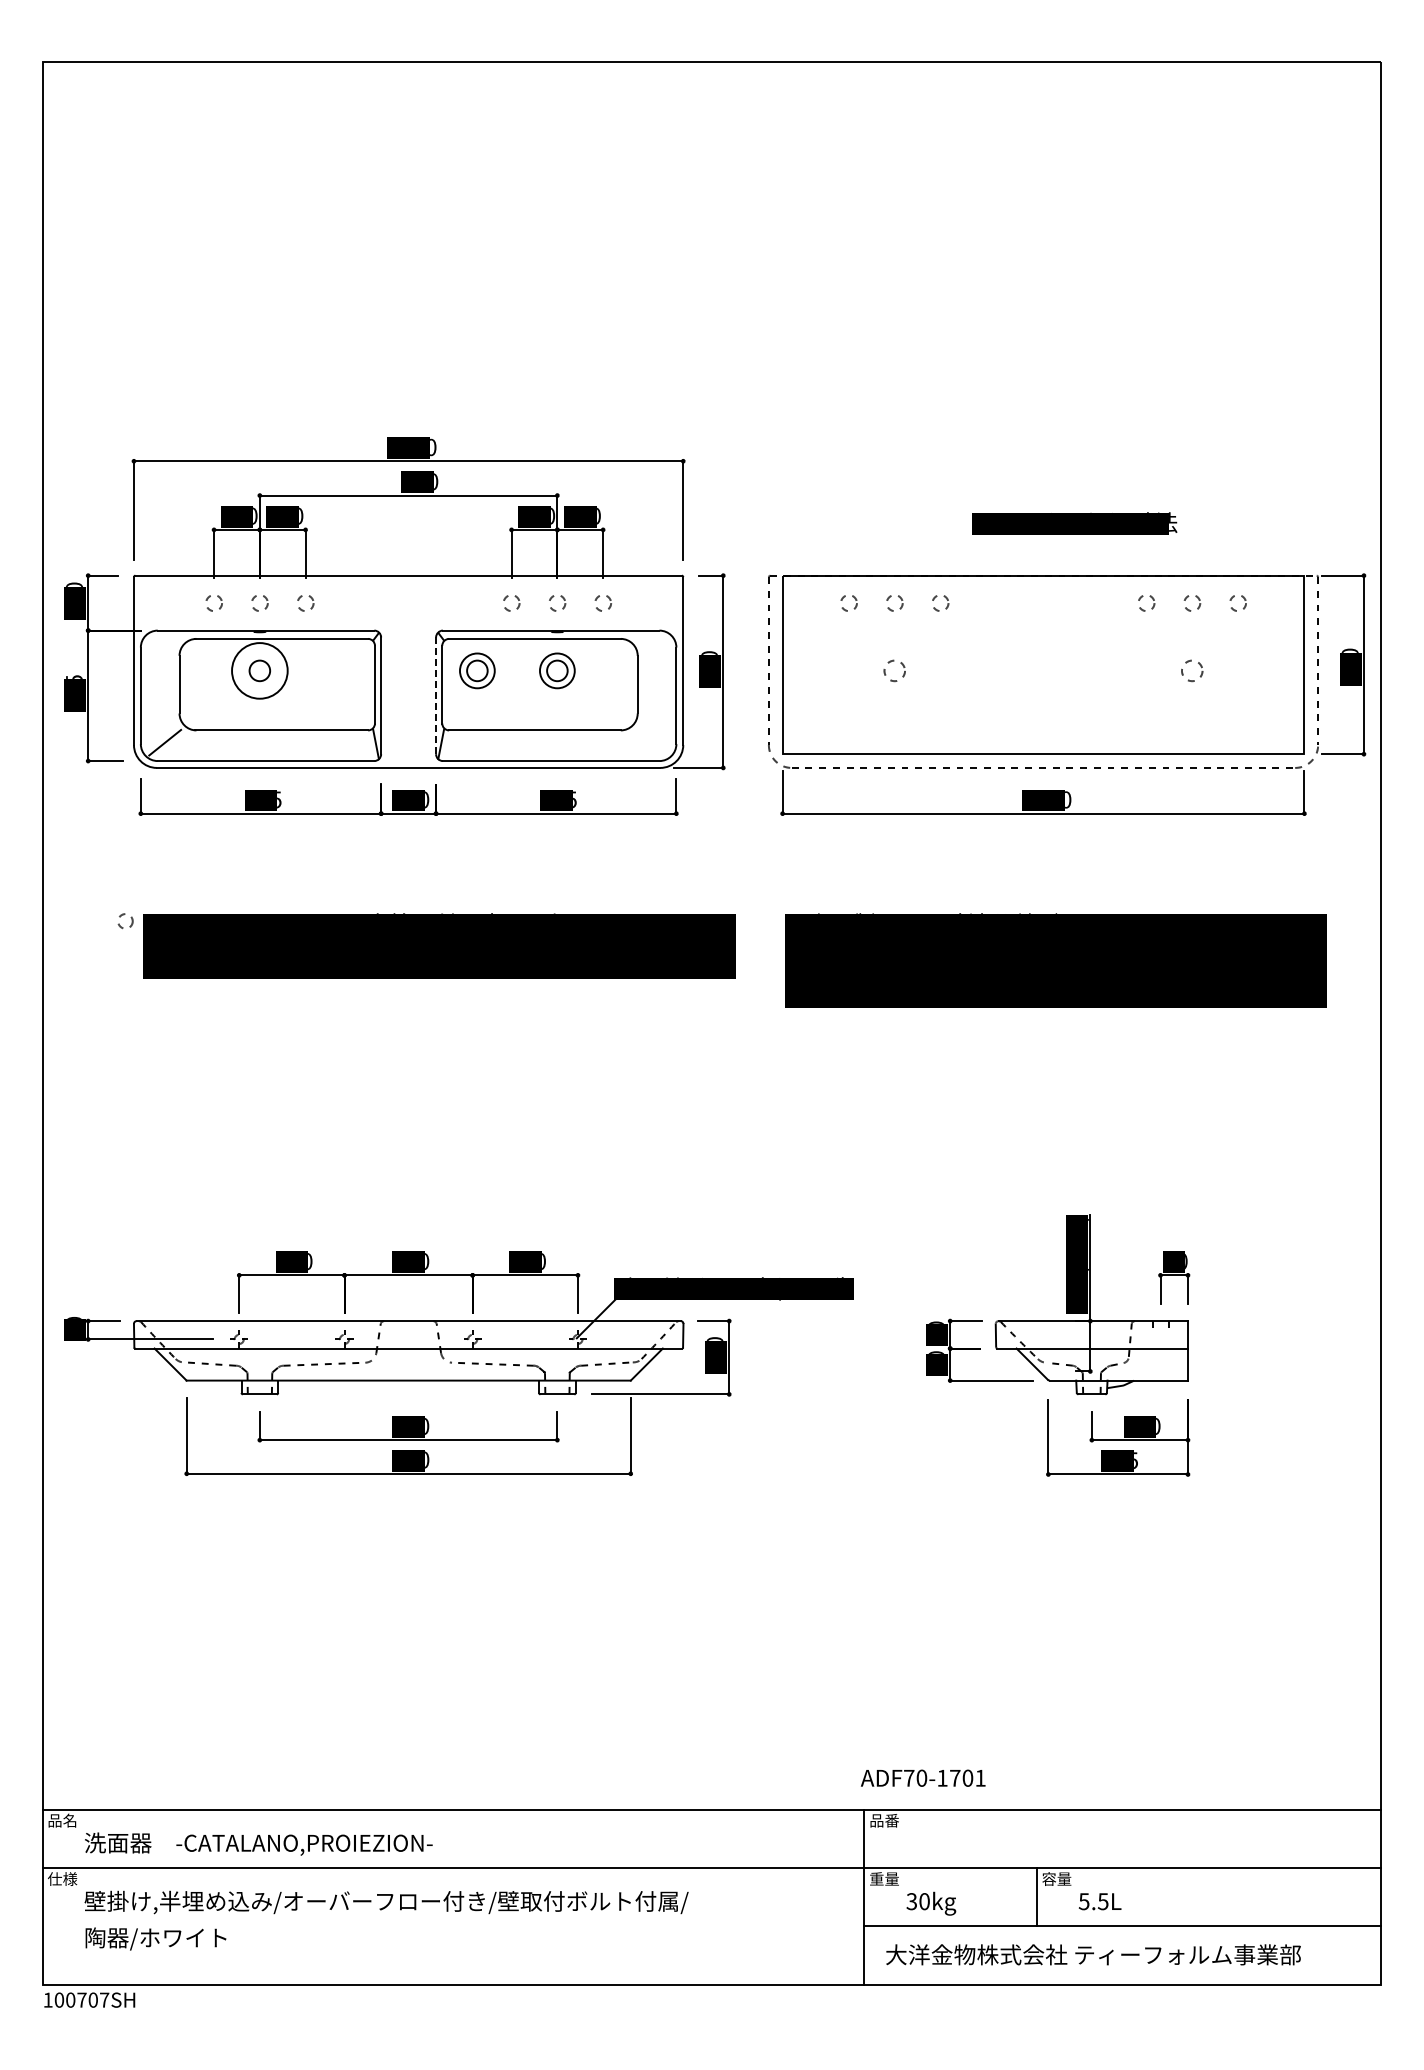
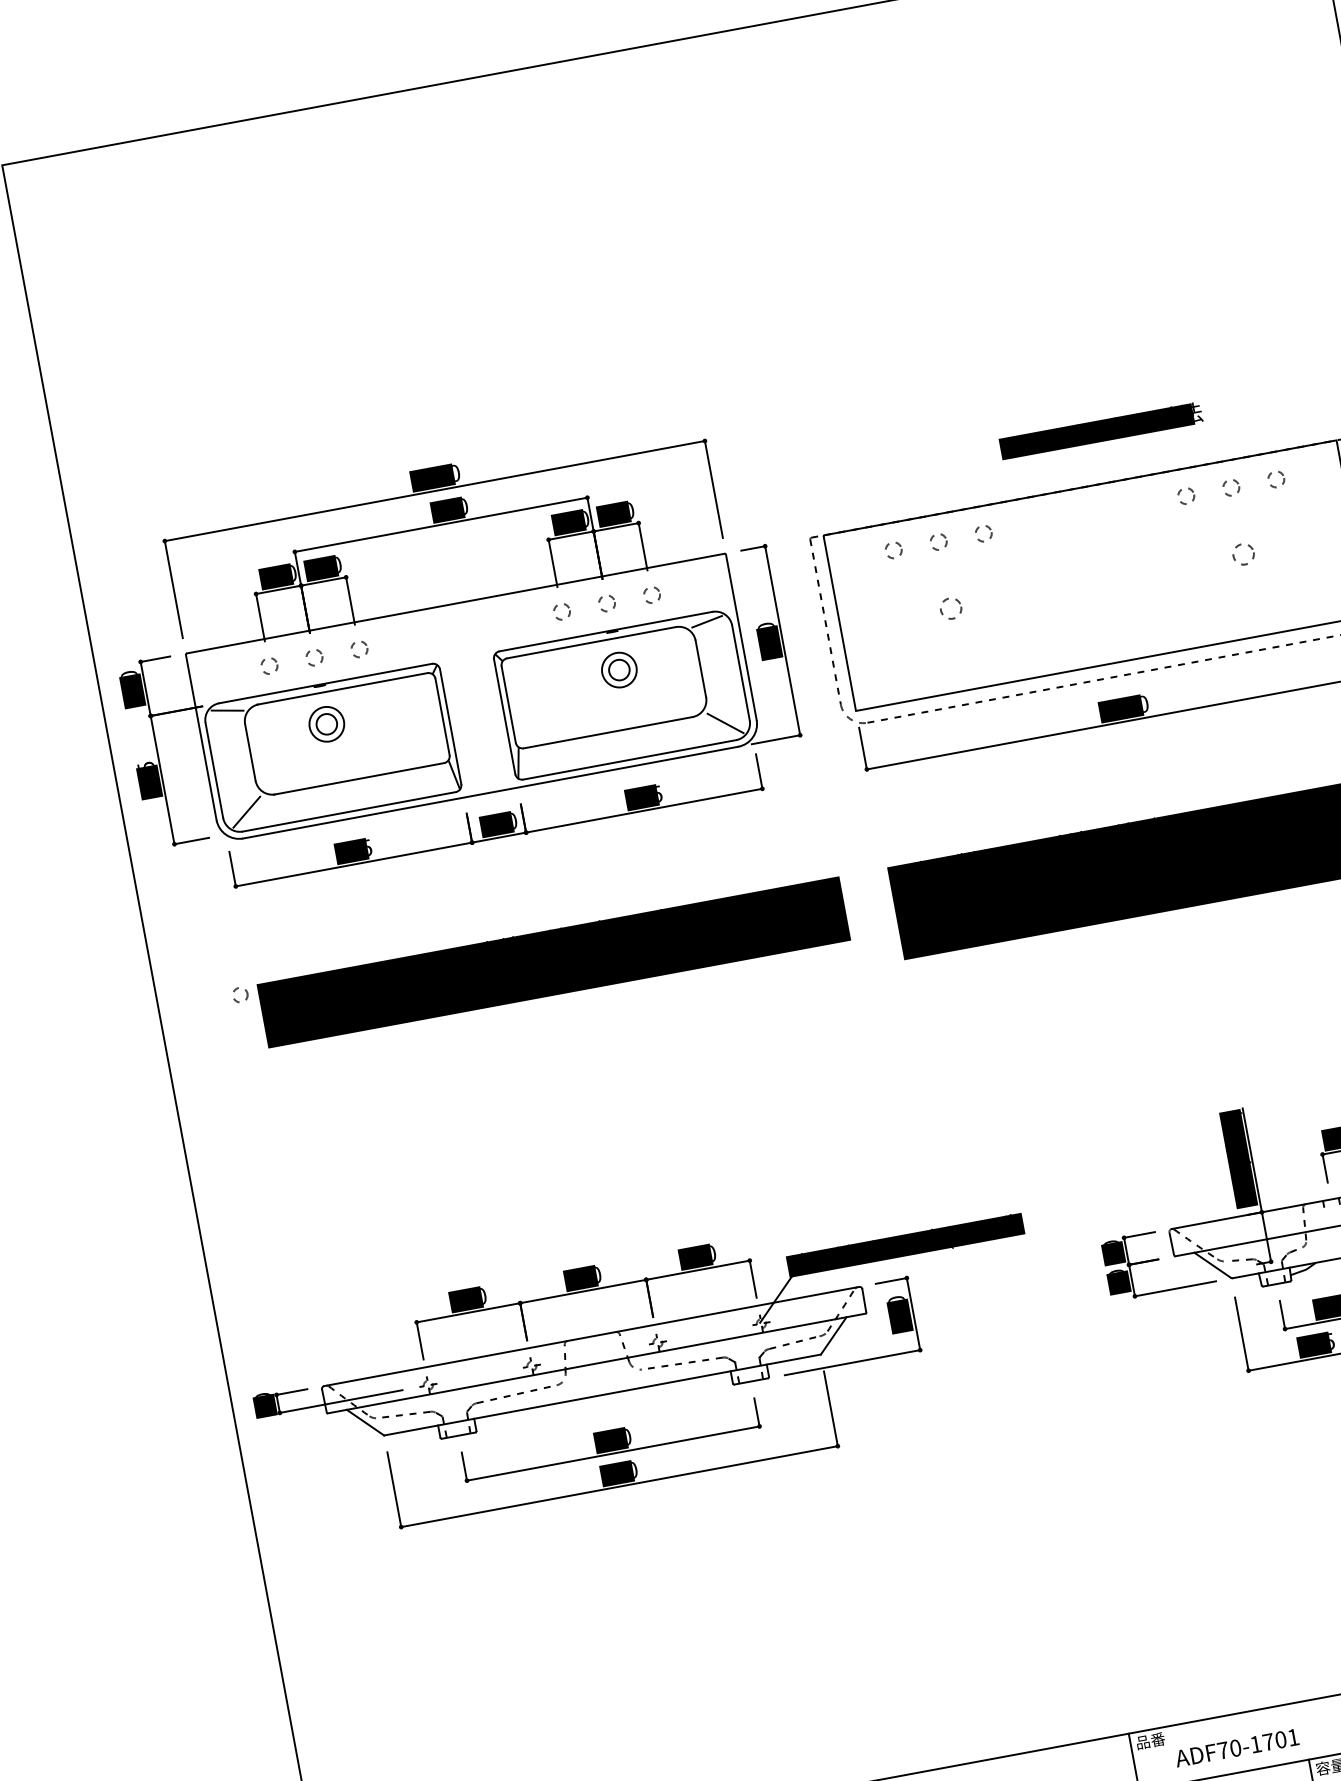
line: (164, 639) -> (227, 710), added
line: (652, 639) -> (707, 621), added
circle: (259, 670) -> (326, 723), size x0.62
part: (477, 670) -> (540, 684), removed
line: (436, 696) -> (505, 717), dashed -> solid
line: (652, 742) -> (725, 723), added
text: (923, 1777) -> (1237, 1747), moved

